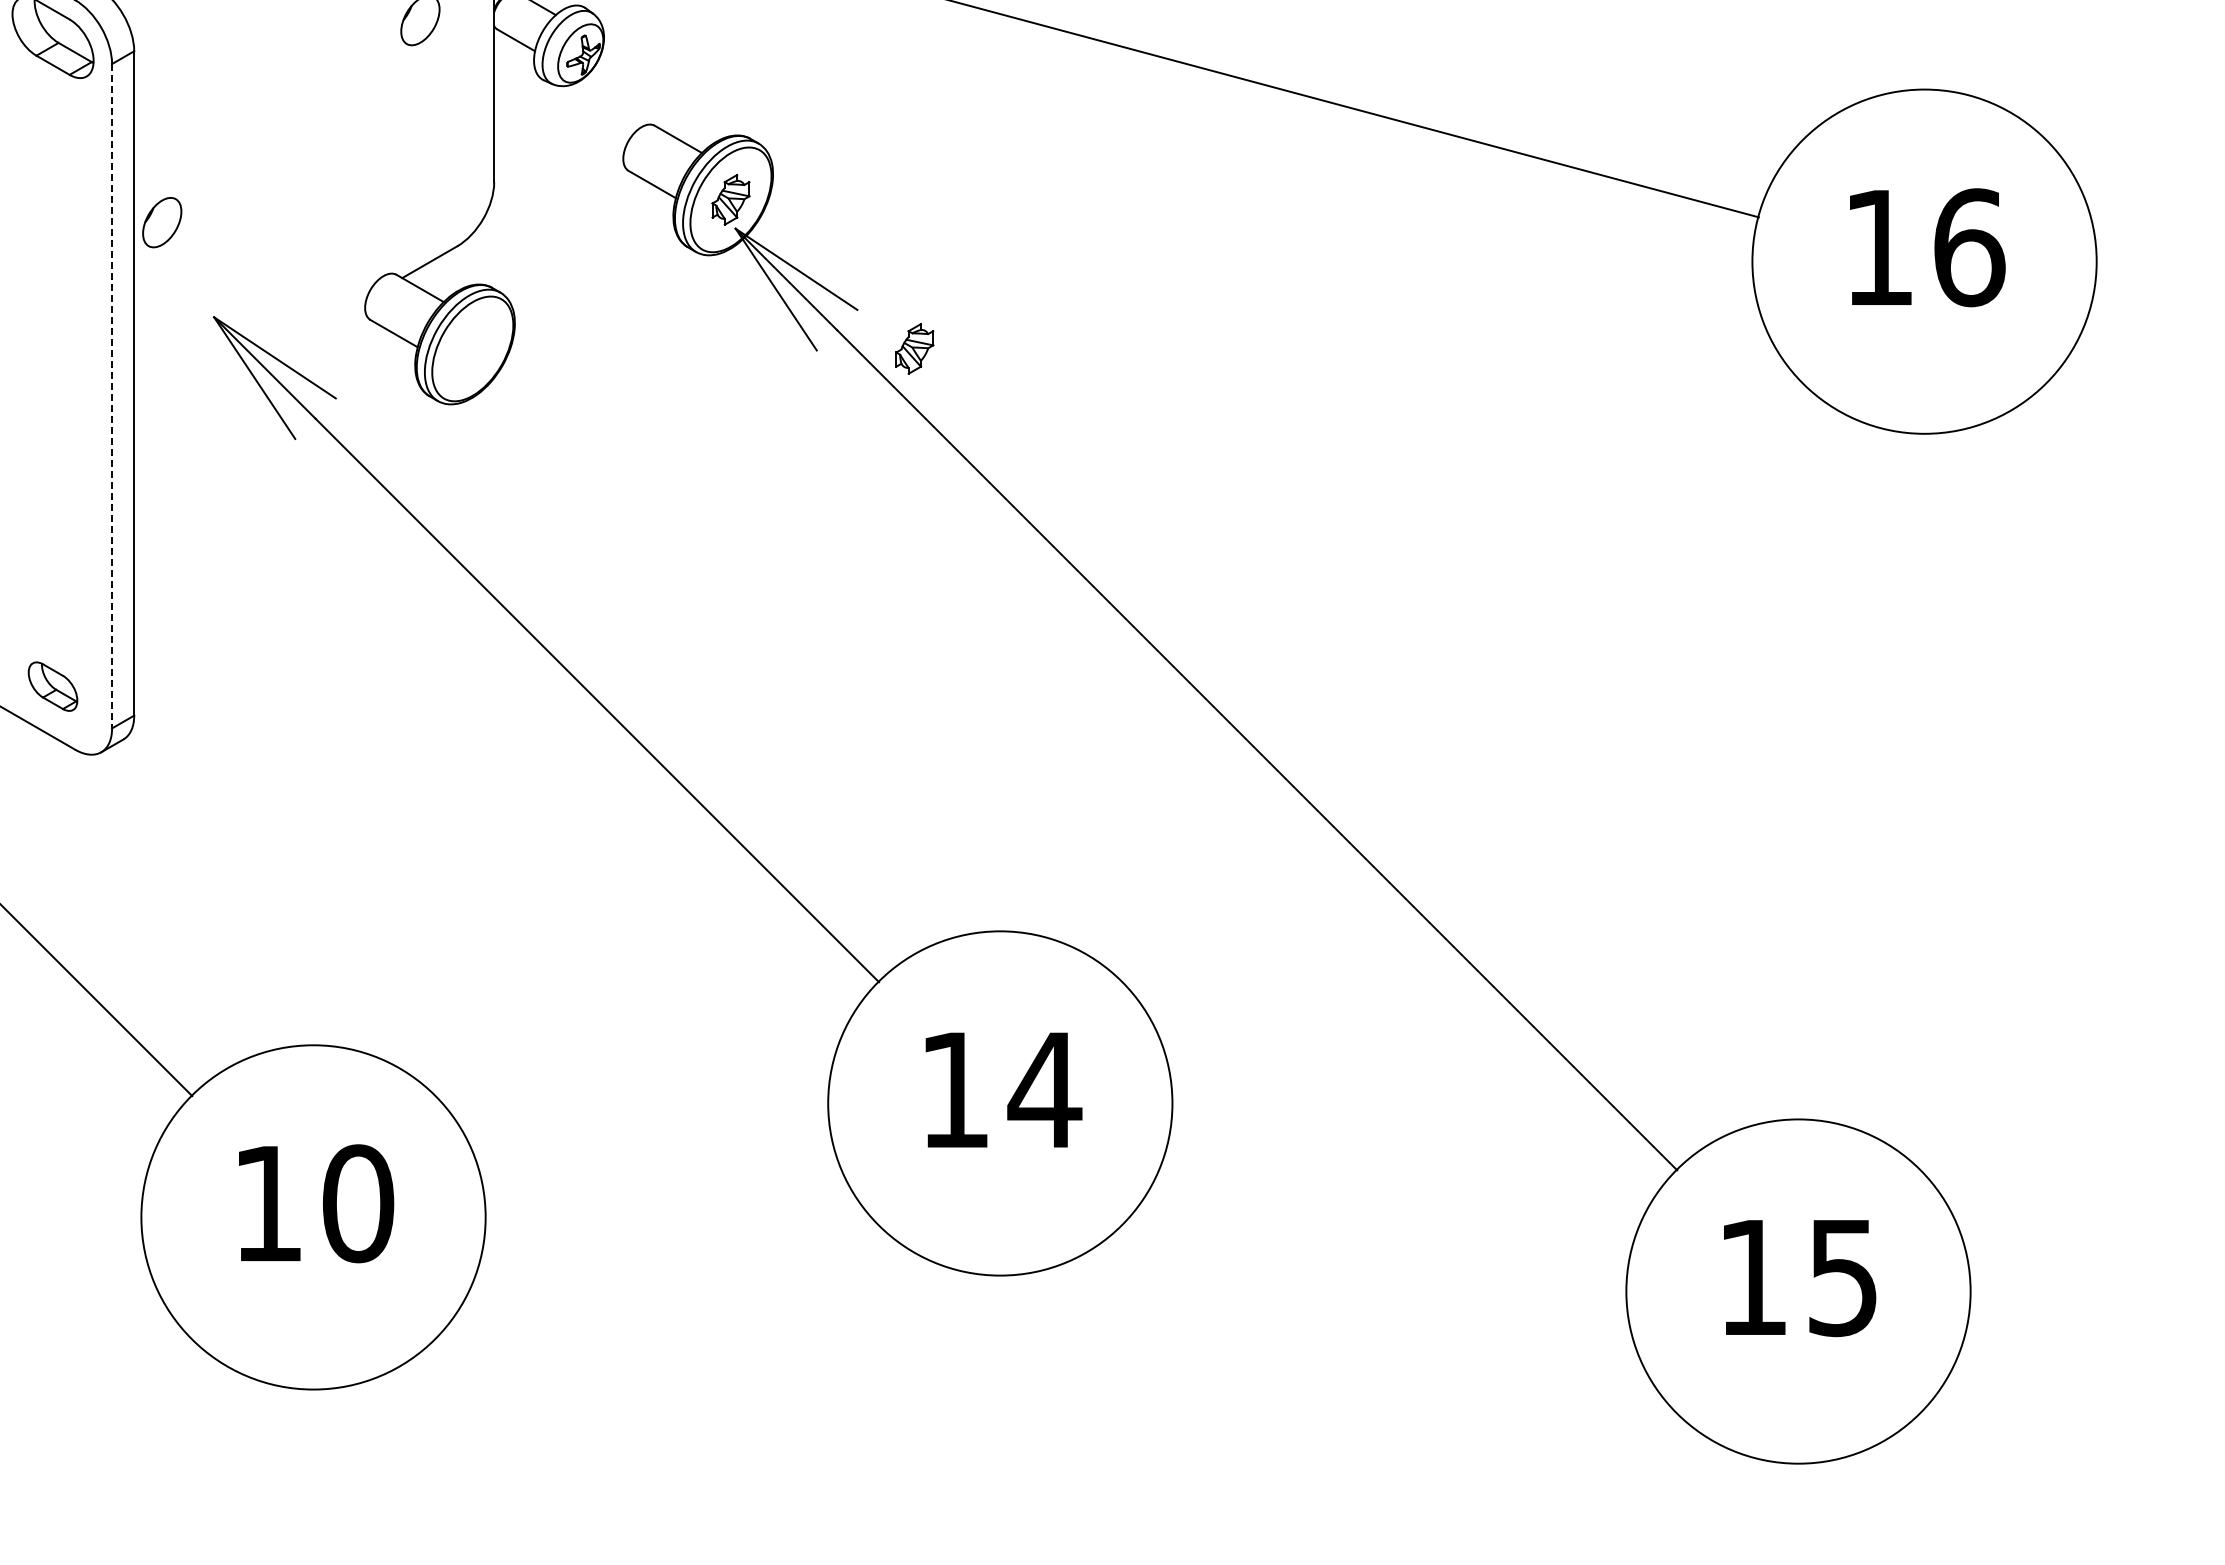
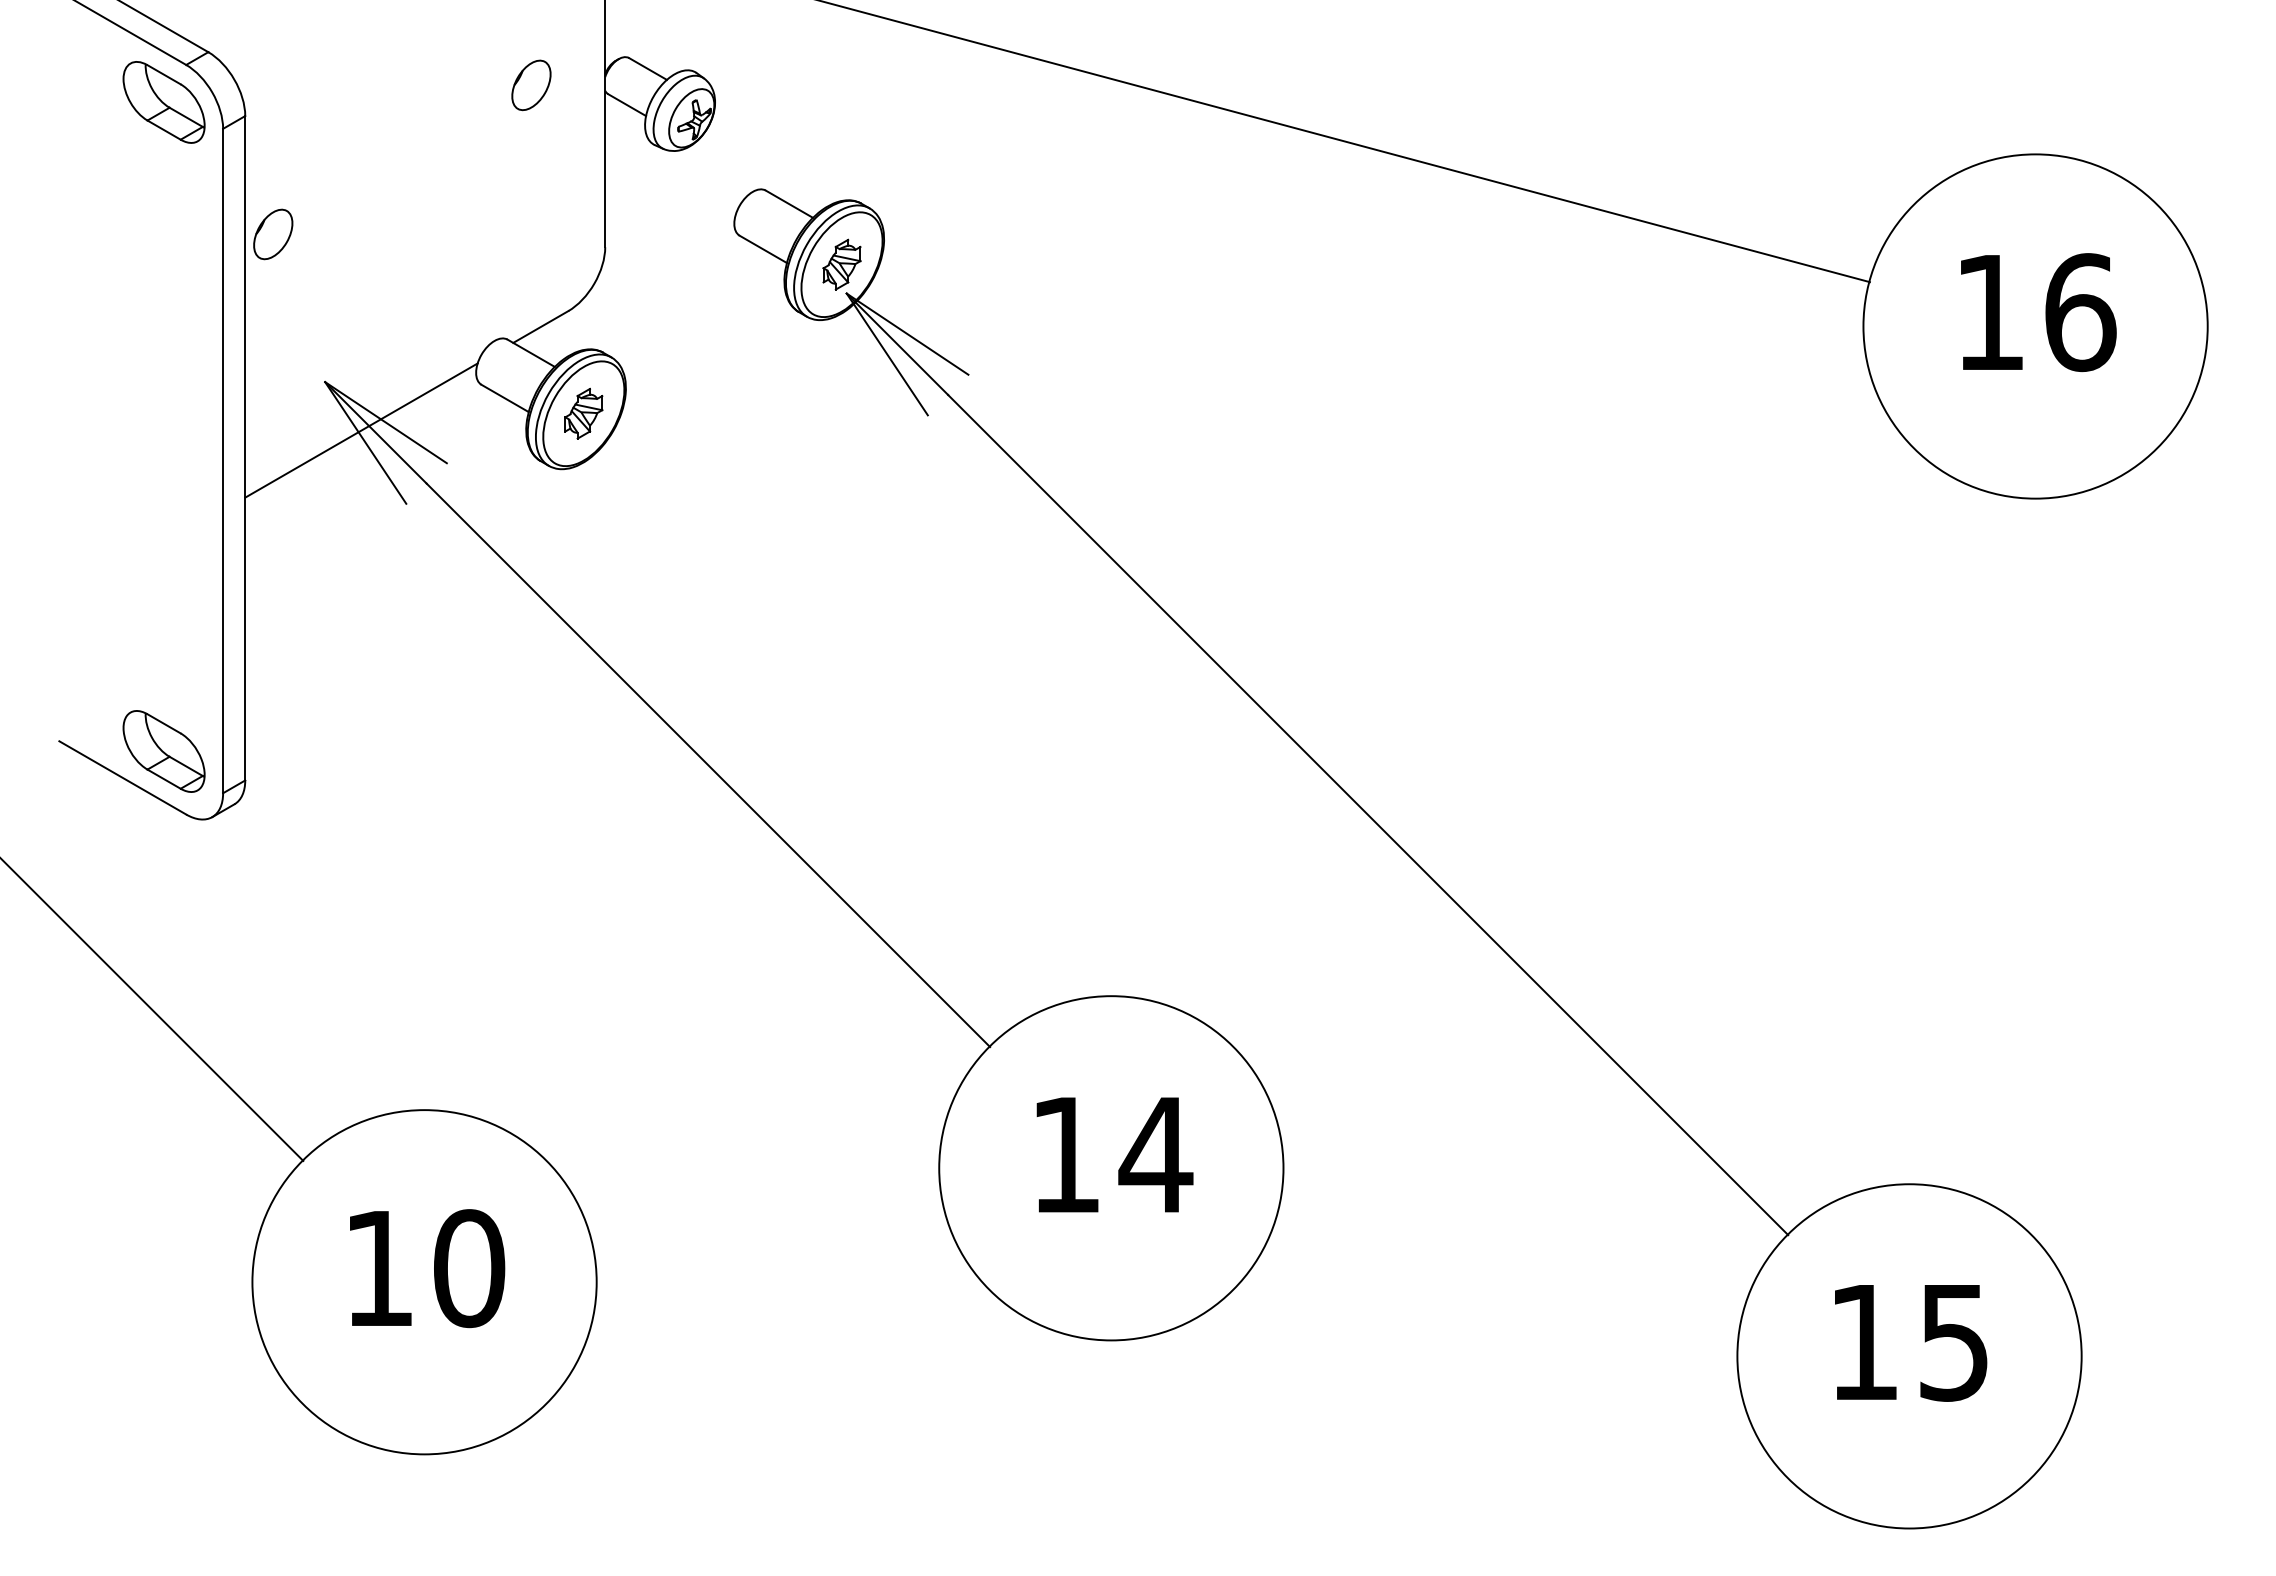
part: (162, 222) -> (273, 234), moved
part: (914, 348) -> (583, 413), moved
line: (250, 365) -> (361, 430), added
line: (112, 396) -> (223, 461), dashed -> solid
part: (52, 686) -> (163, 751), size x1.67

